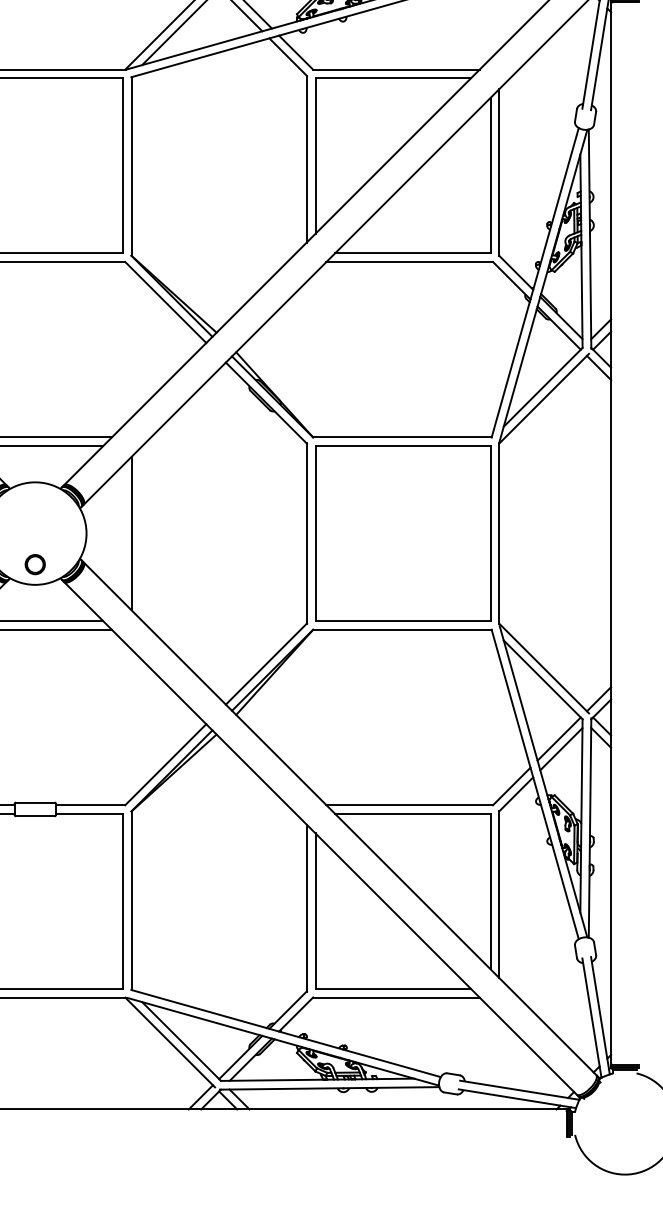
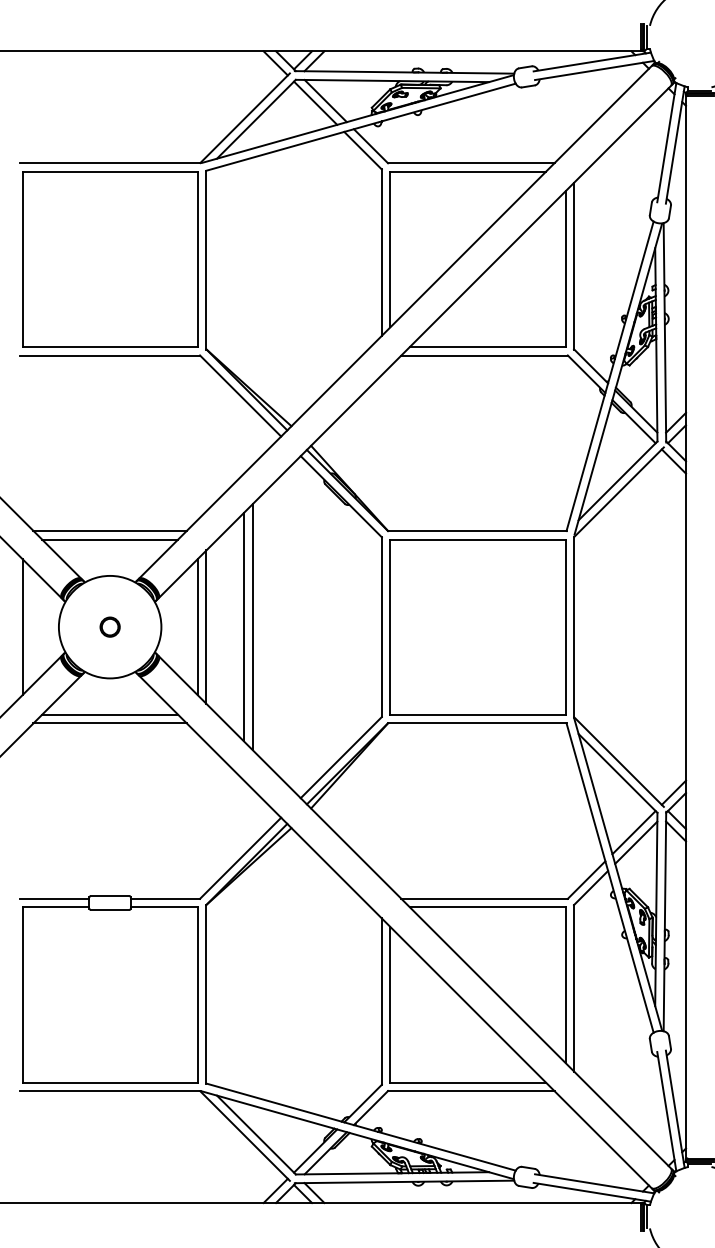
line: (169, 532) -> (244, 626), added
line: (122, 533) -> (197, 627), added
line: (177, 533) -> (252, 627), added
circle: (34, 563) -> (109, 626), moved

